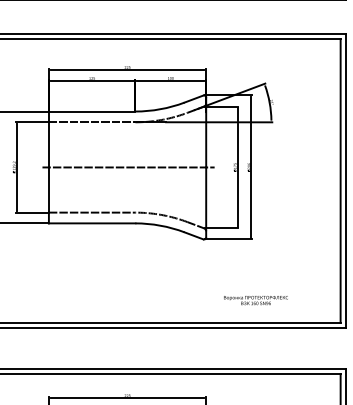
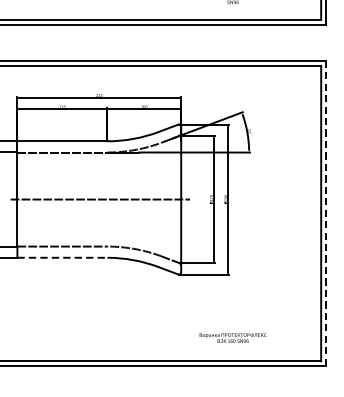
line: (345, 180) -> (326, 213), solid -> dashed
line: (92, 223) -> (62, 257), solid -> dashed

